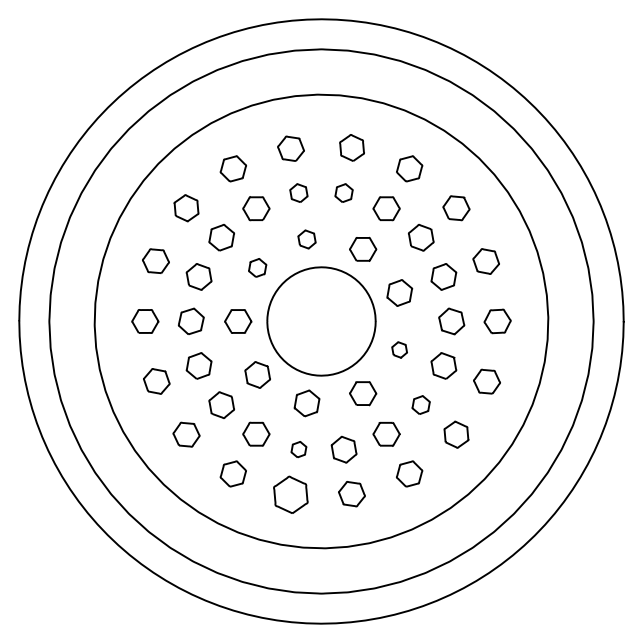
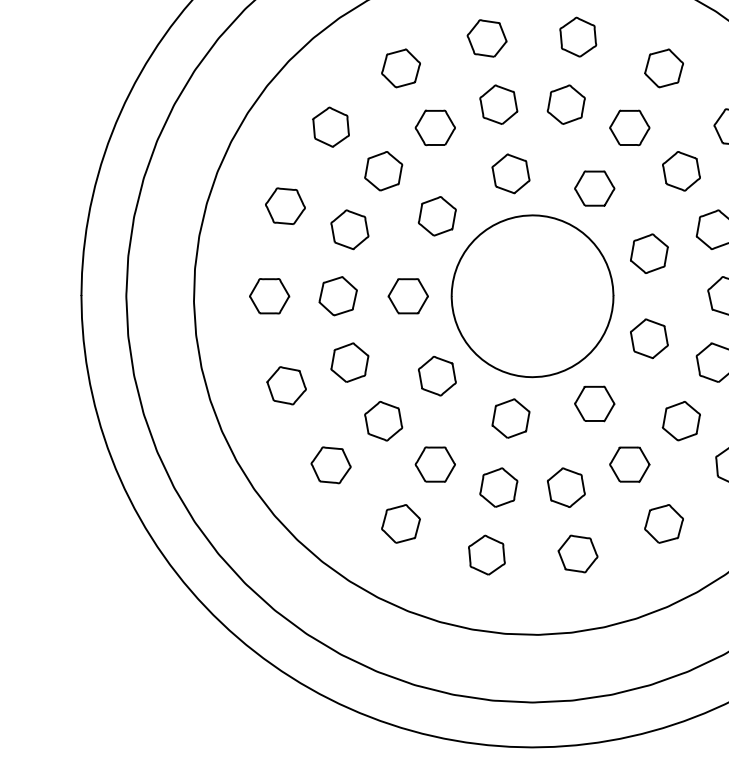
part: (298, 192) -> (498, 103), size x1.43
part: (343, 192) -> (565, 103), size x1.43
part: (306, 239) -> (510, 173), size x1.43
part: (257, 267) -> (437, 215), size x1.43
part: (399, 349) -> (649, 338), size x1.67
part: (420, 404) -> (680, 420), size x1.43
part: (298, 449) -> (498, 487), size x1.67
part: (290, 494) -> (486, 554), size x0.71

